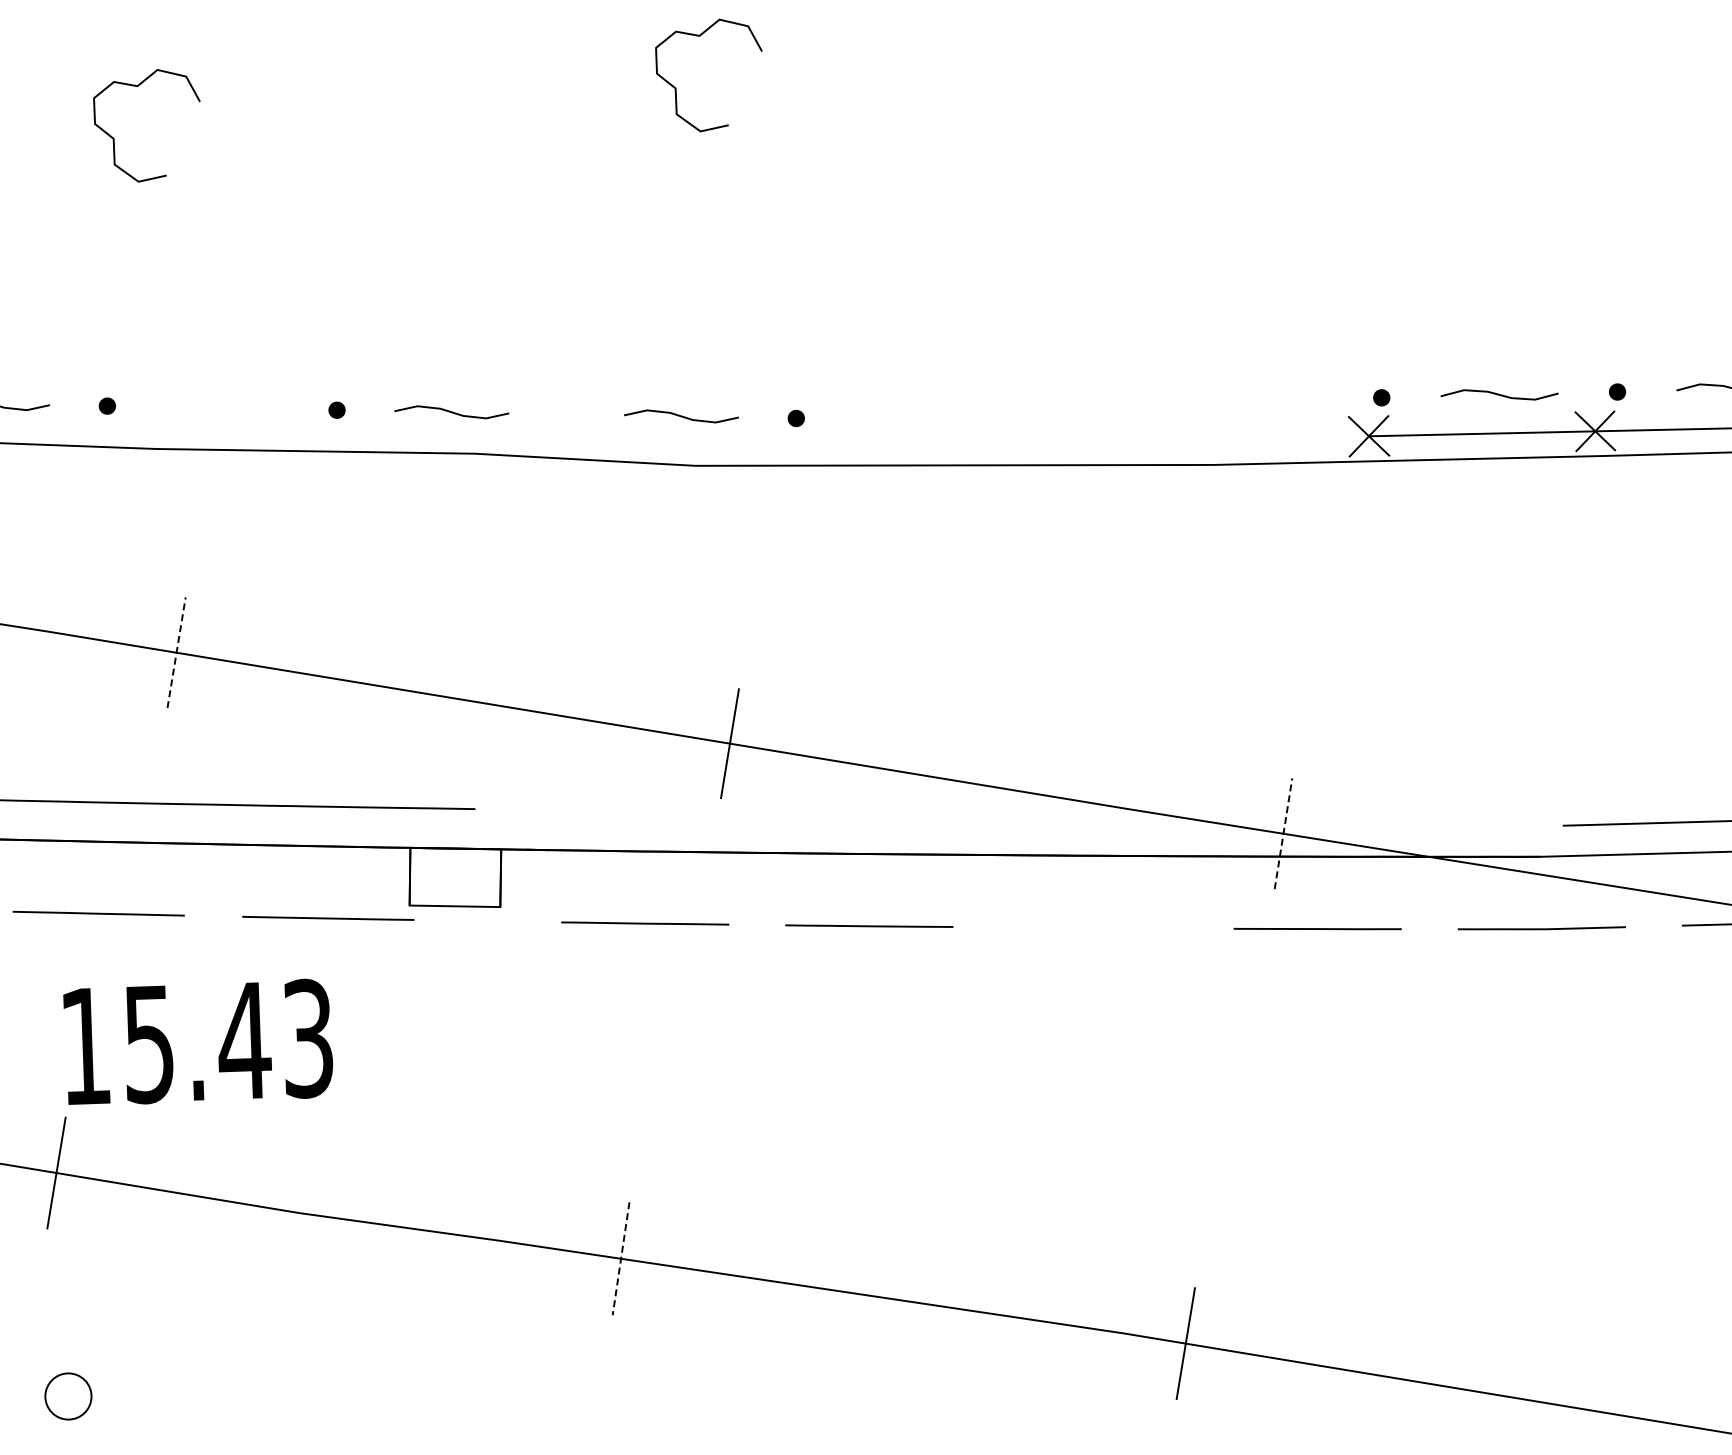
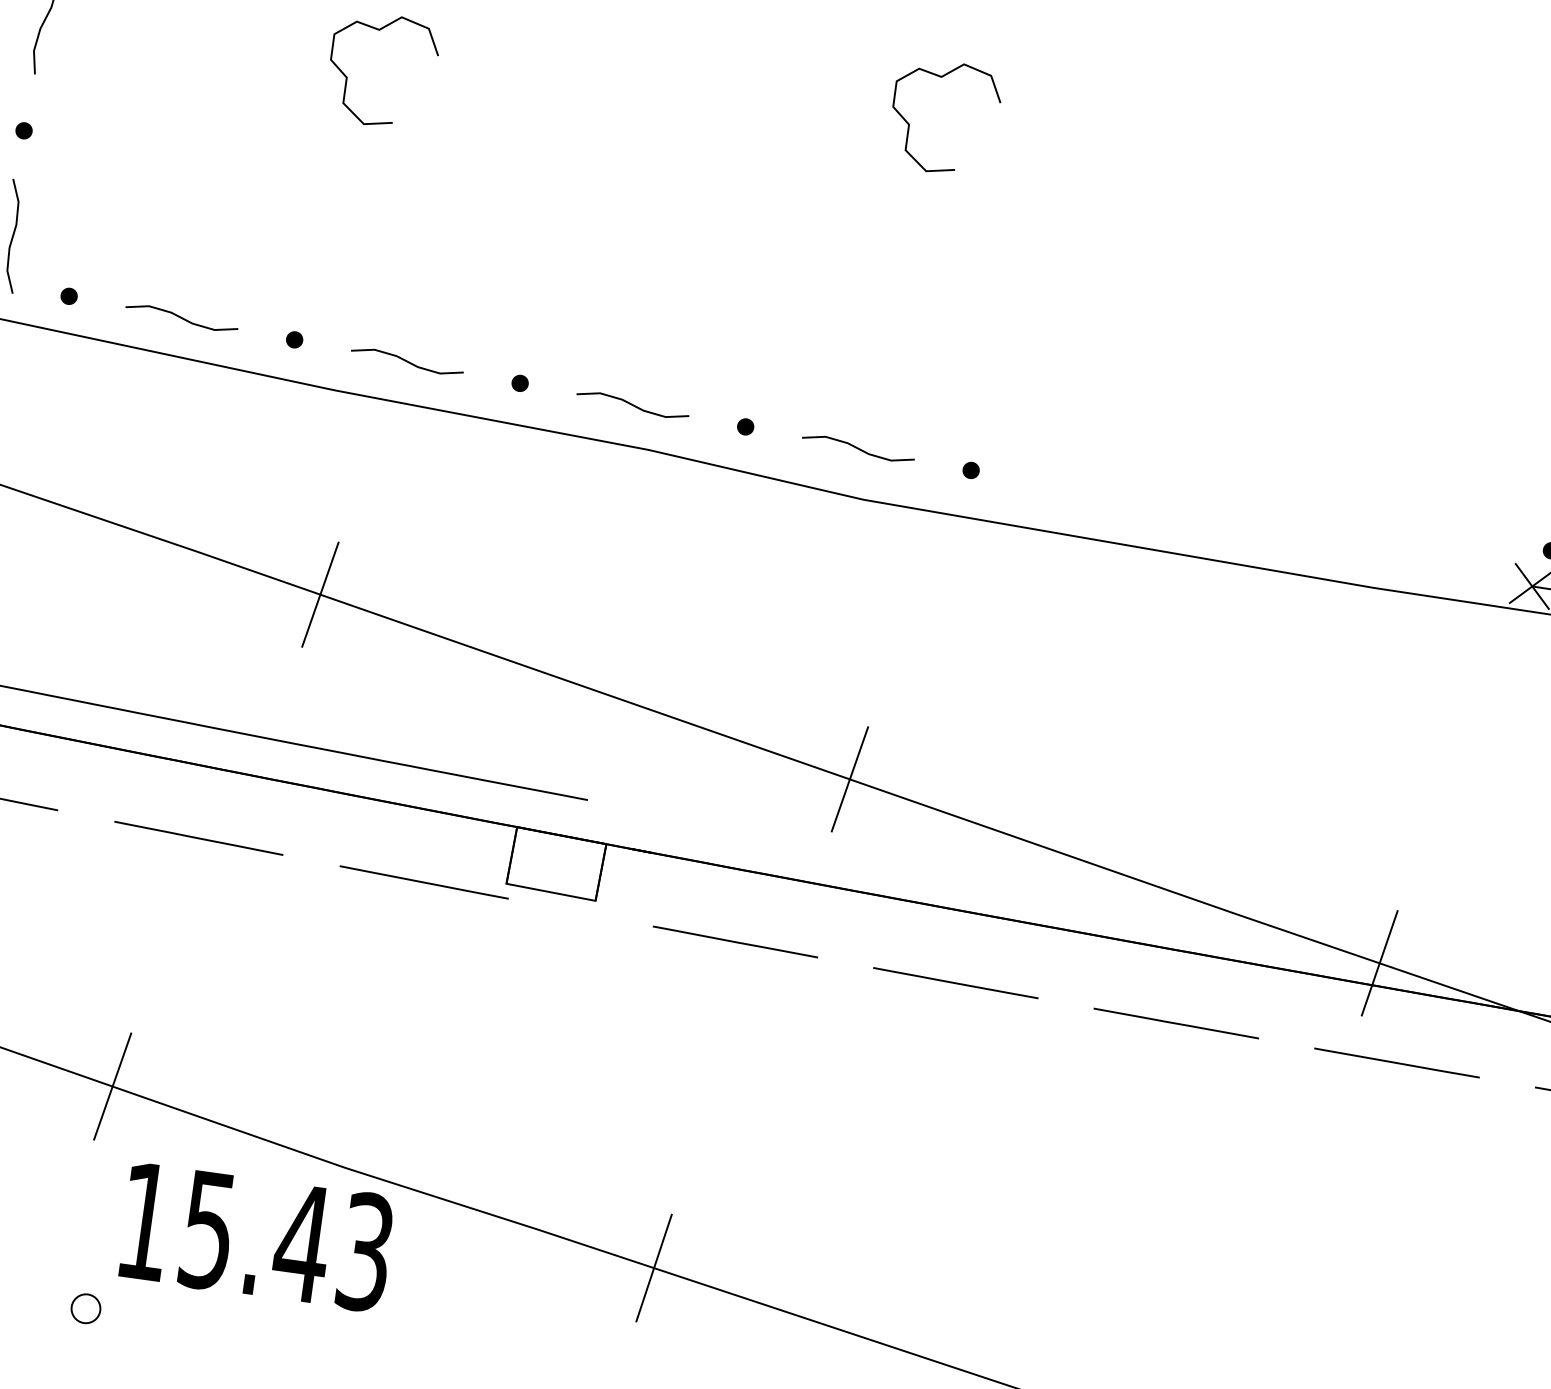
curve: (221, 408) -> (406, 361), added
fill: (566, 414) -> (745, 427), added
line: (176, 652) -> (320, 594), dashed -> solid
line: (1283, 833) -> (1379, 963), dashed -> solid
line: (1093, 927) -> (1176, 1022), added
text: (198, 1041) -> (257, 1236), moved
line: (621, 1259) -> (654, 1268), dashed -> solid
circle: (68, 1396) -> (86, 1308), size x0.62

